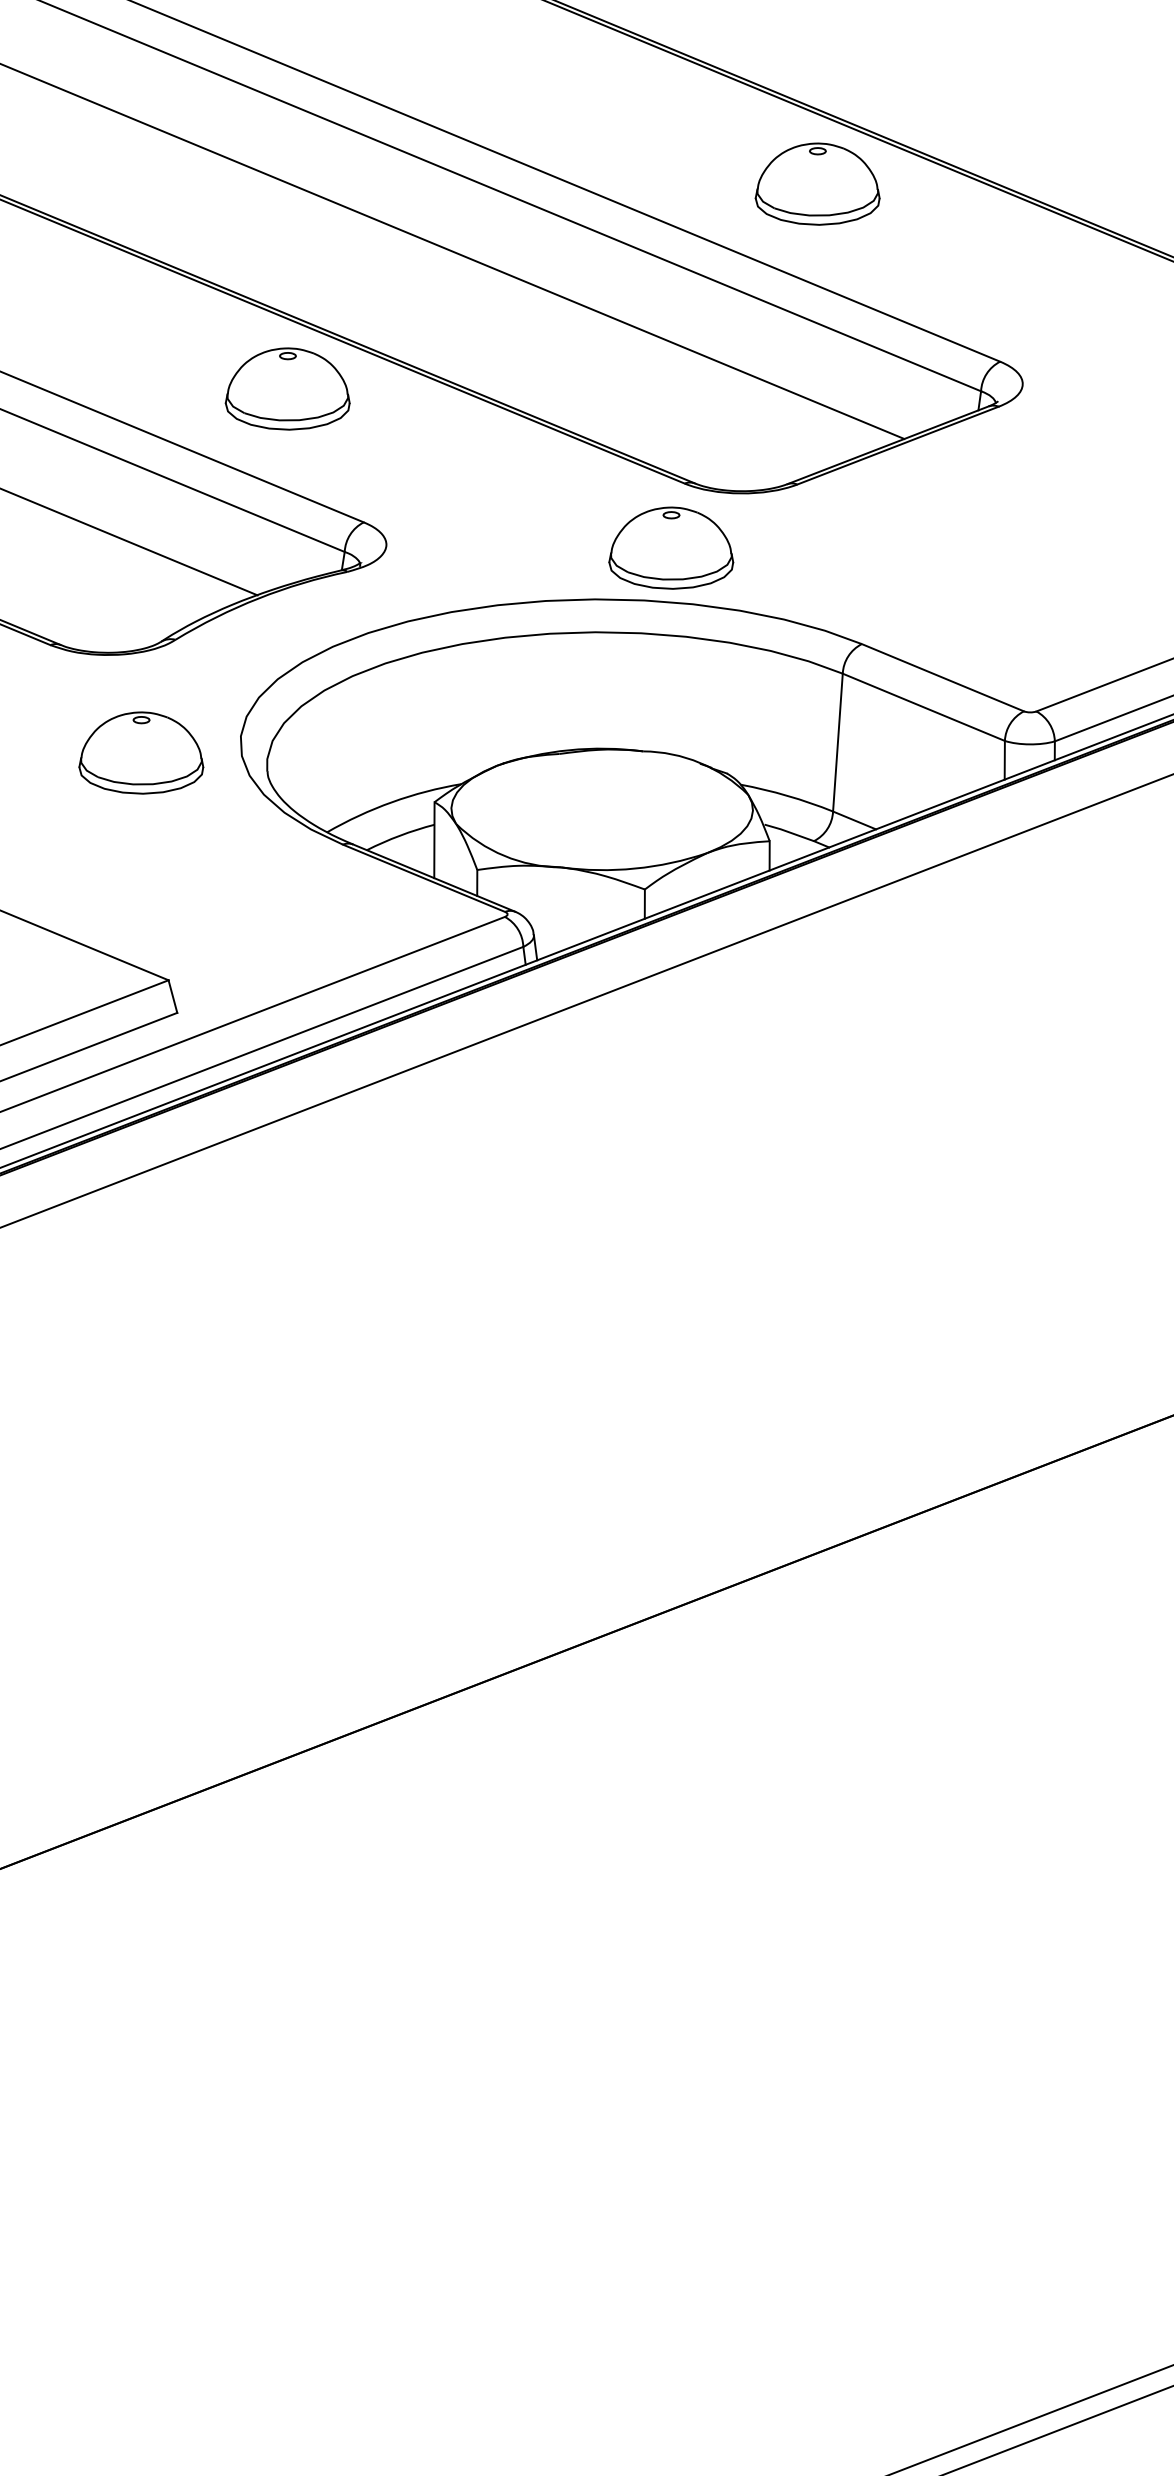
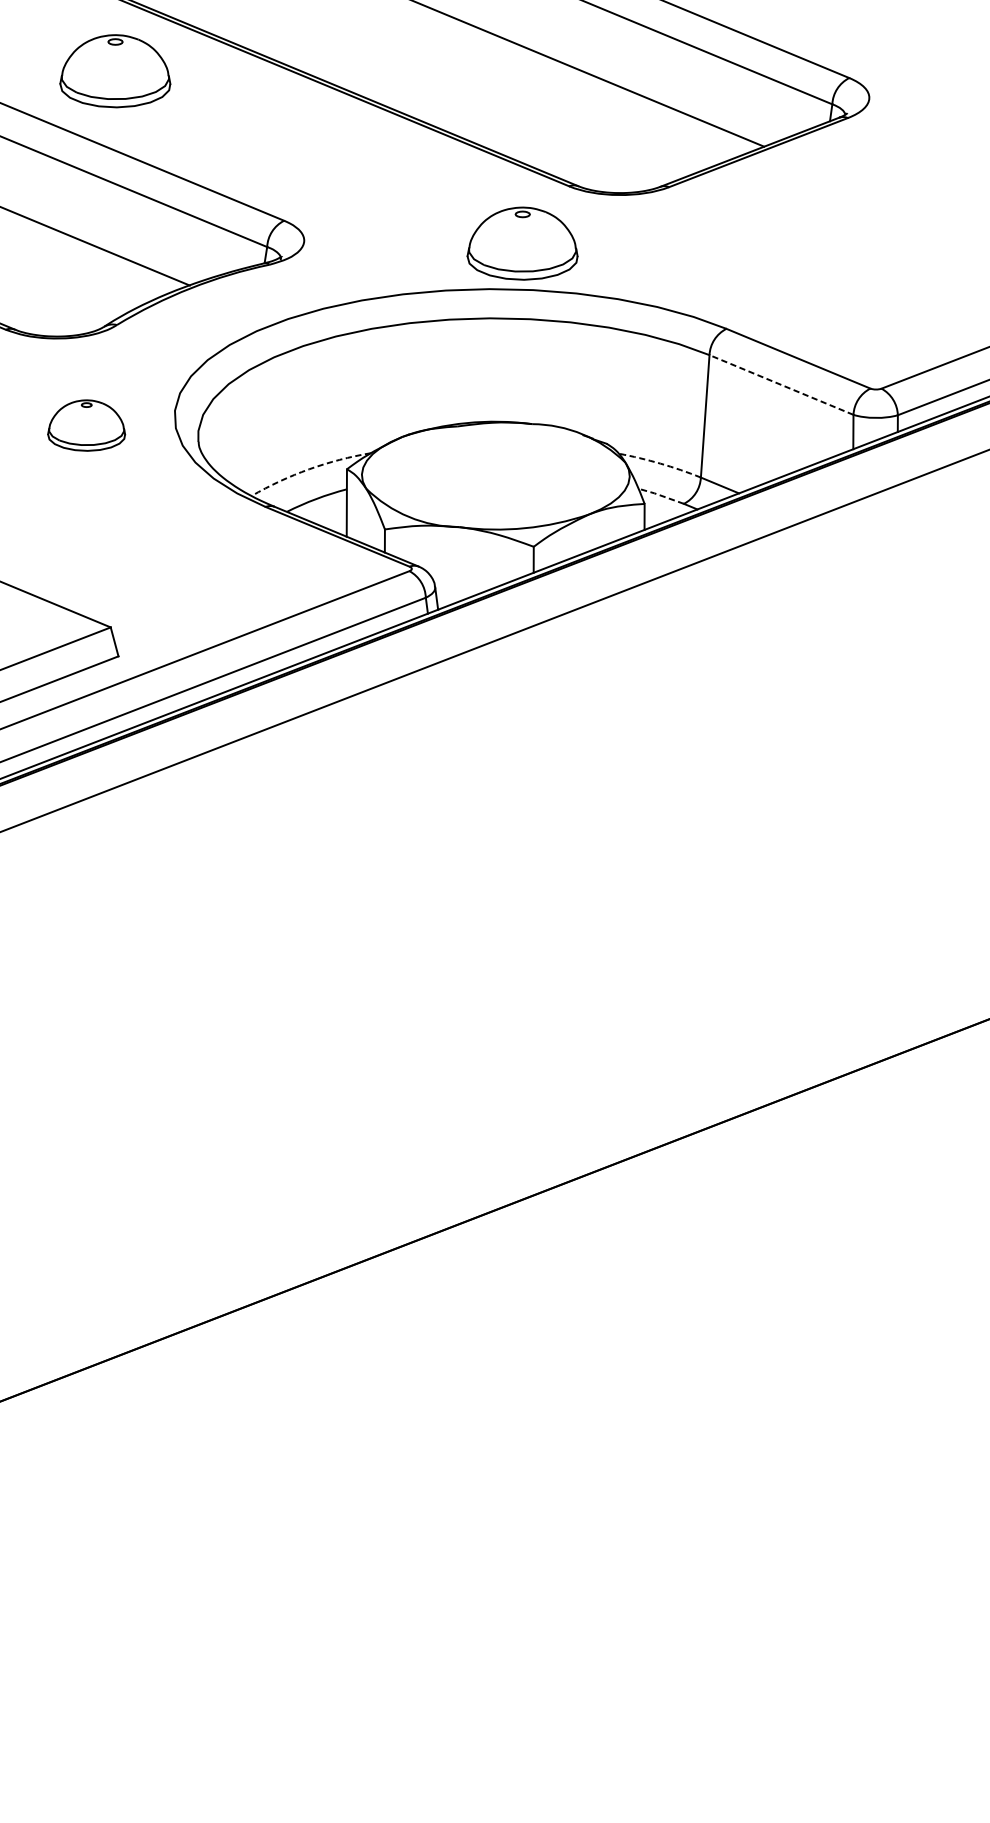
part: (287, 388) -> (115, 70), moved
part: (671, 547) -> (522, 243), moved
line: (923, 707) -> (781, 385), solid -> dashed
part: (141, 752) -> (86, 425), size x0.7
arc: (787, 795) -> (660, 463), solid -> dashed
arc: (392, 802) -> (309, 469), solid -> dashed
line: (789, 832) -> (662, 496), solid -> dashed

